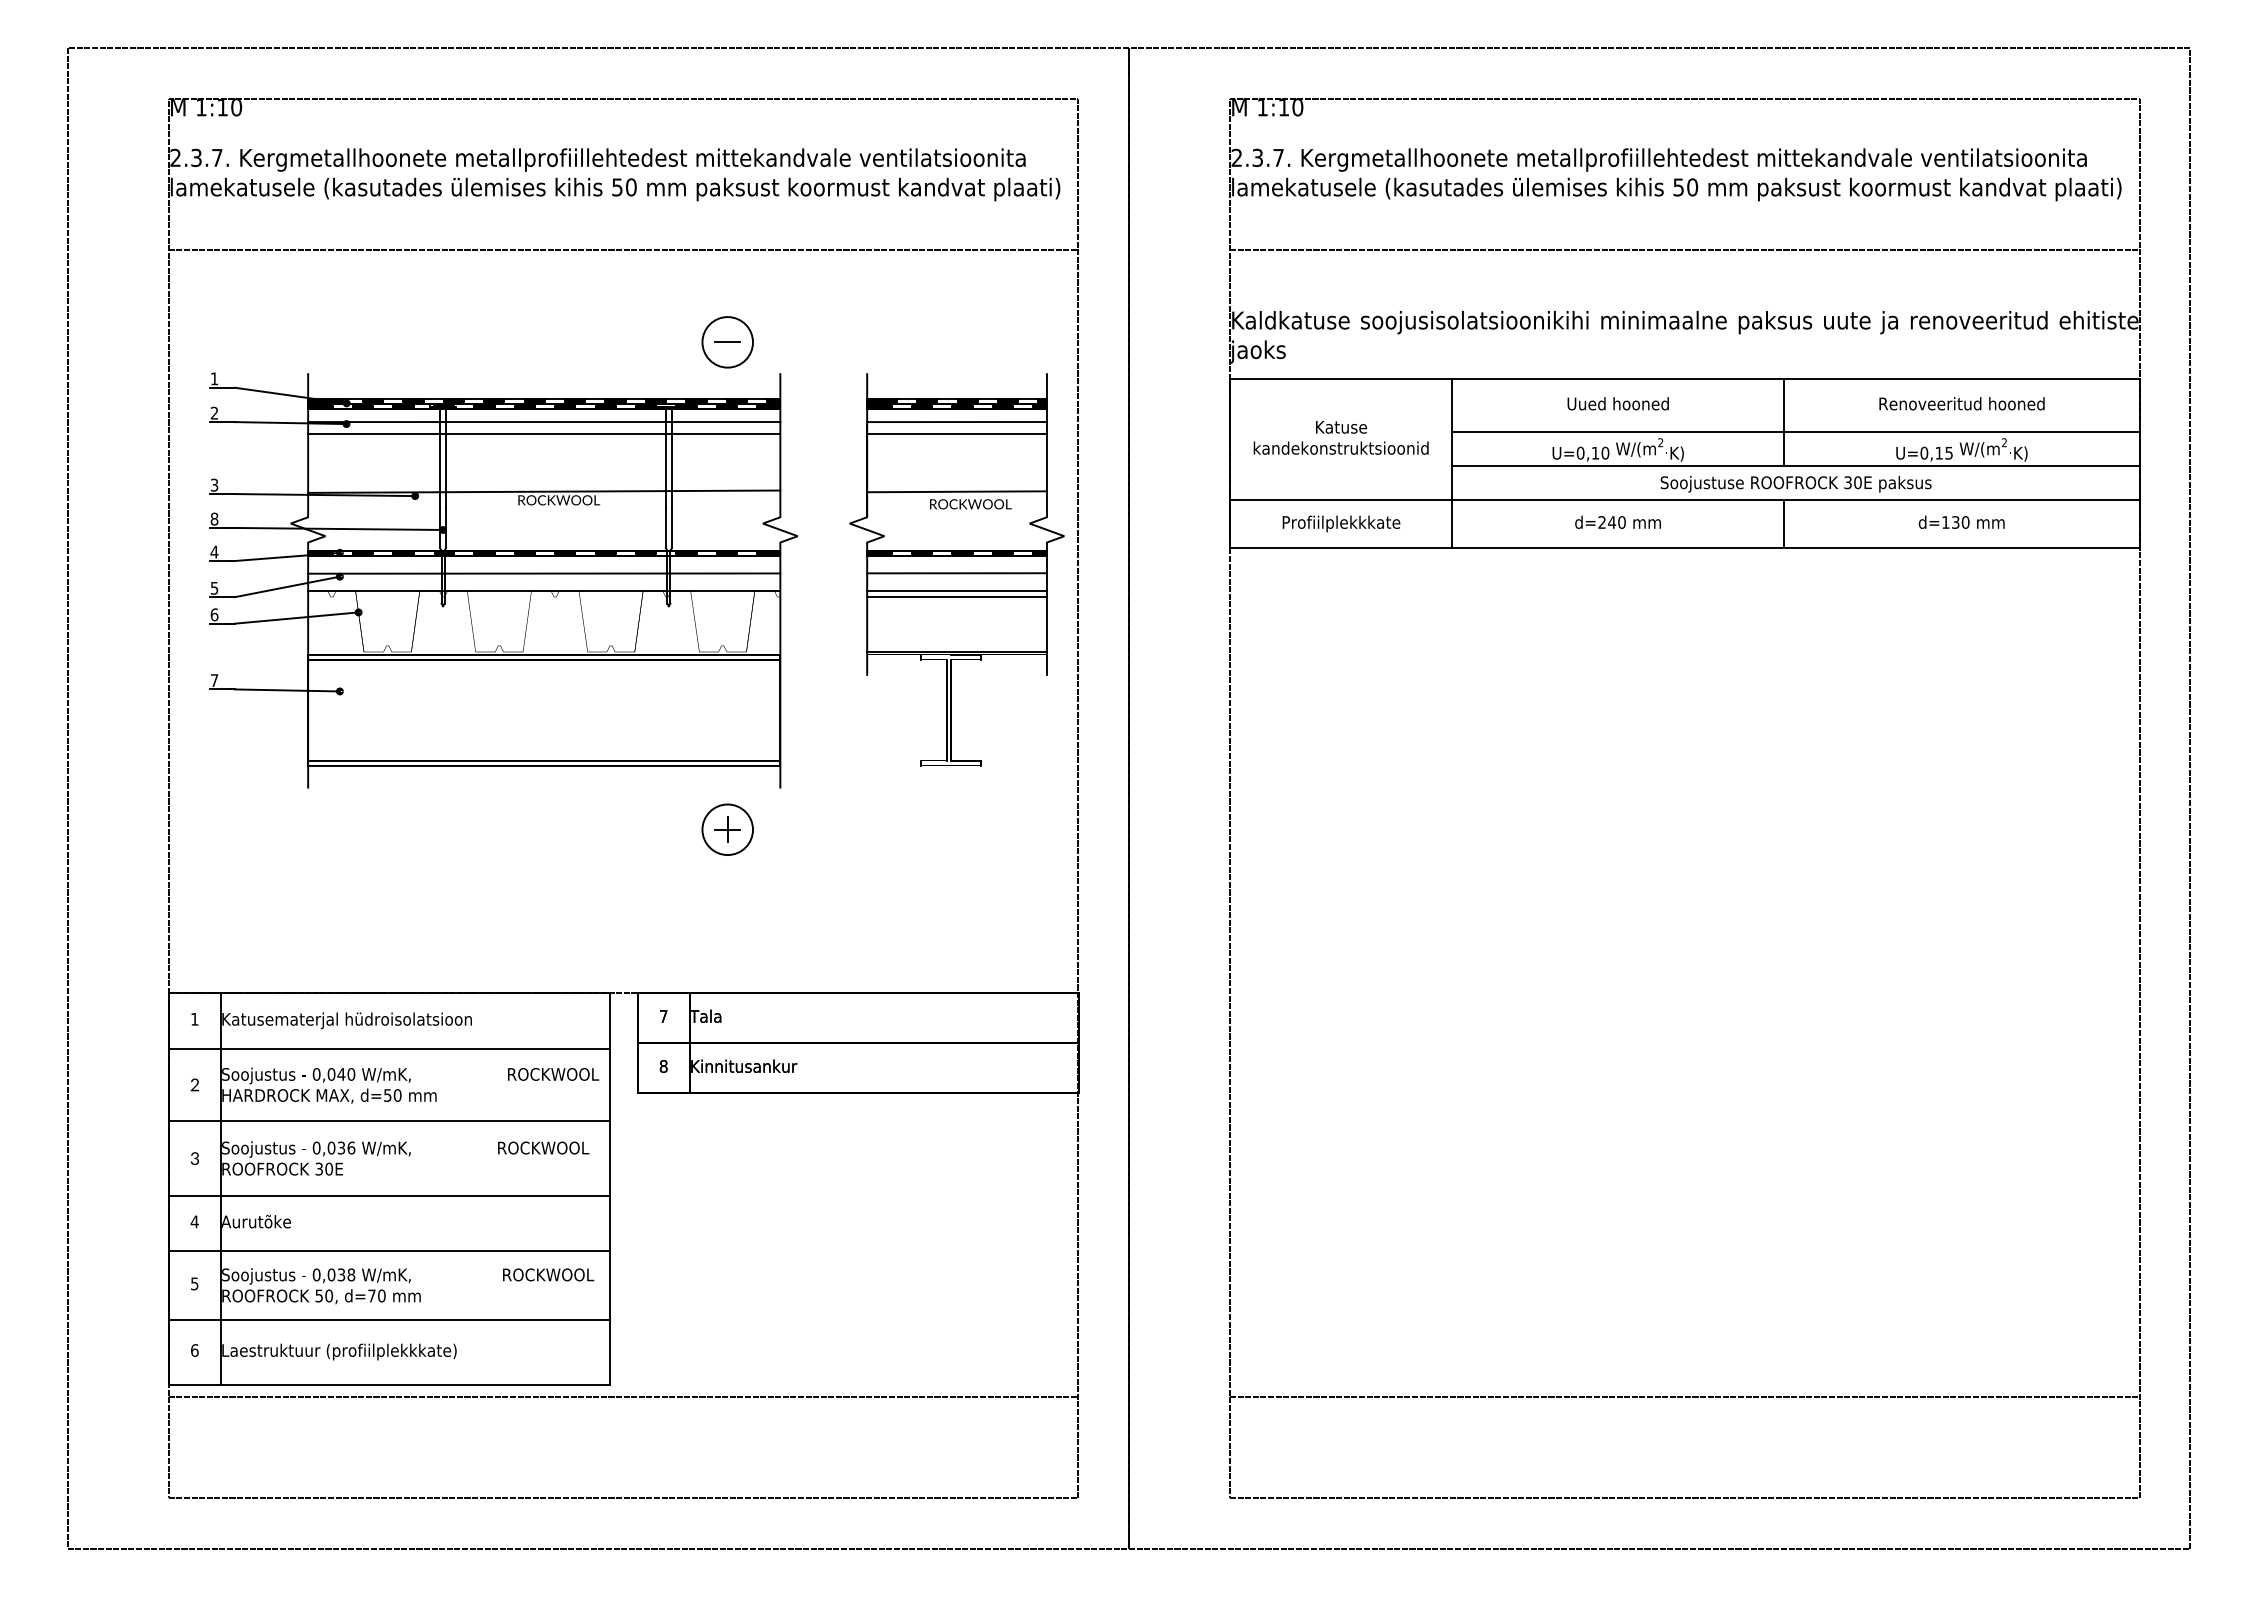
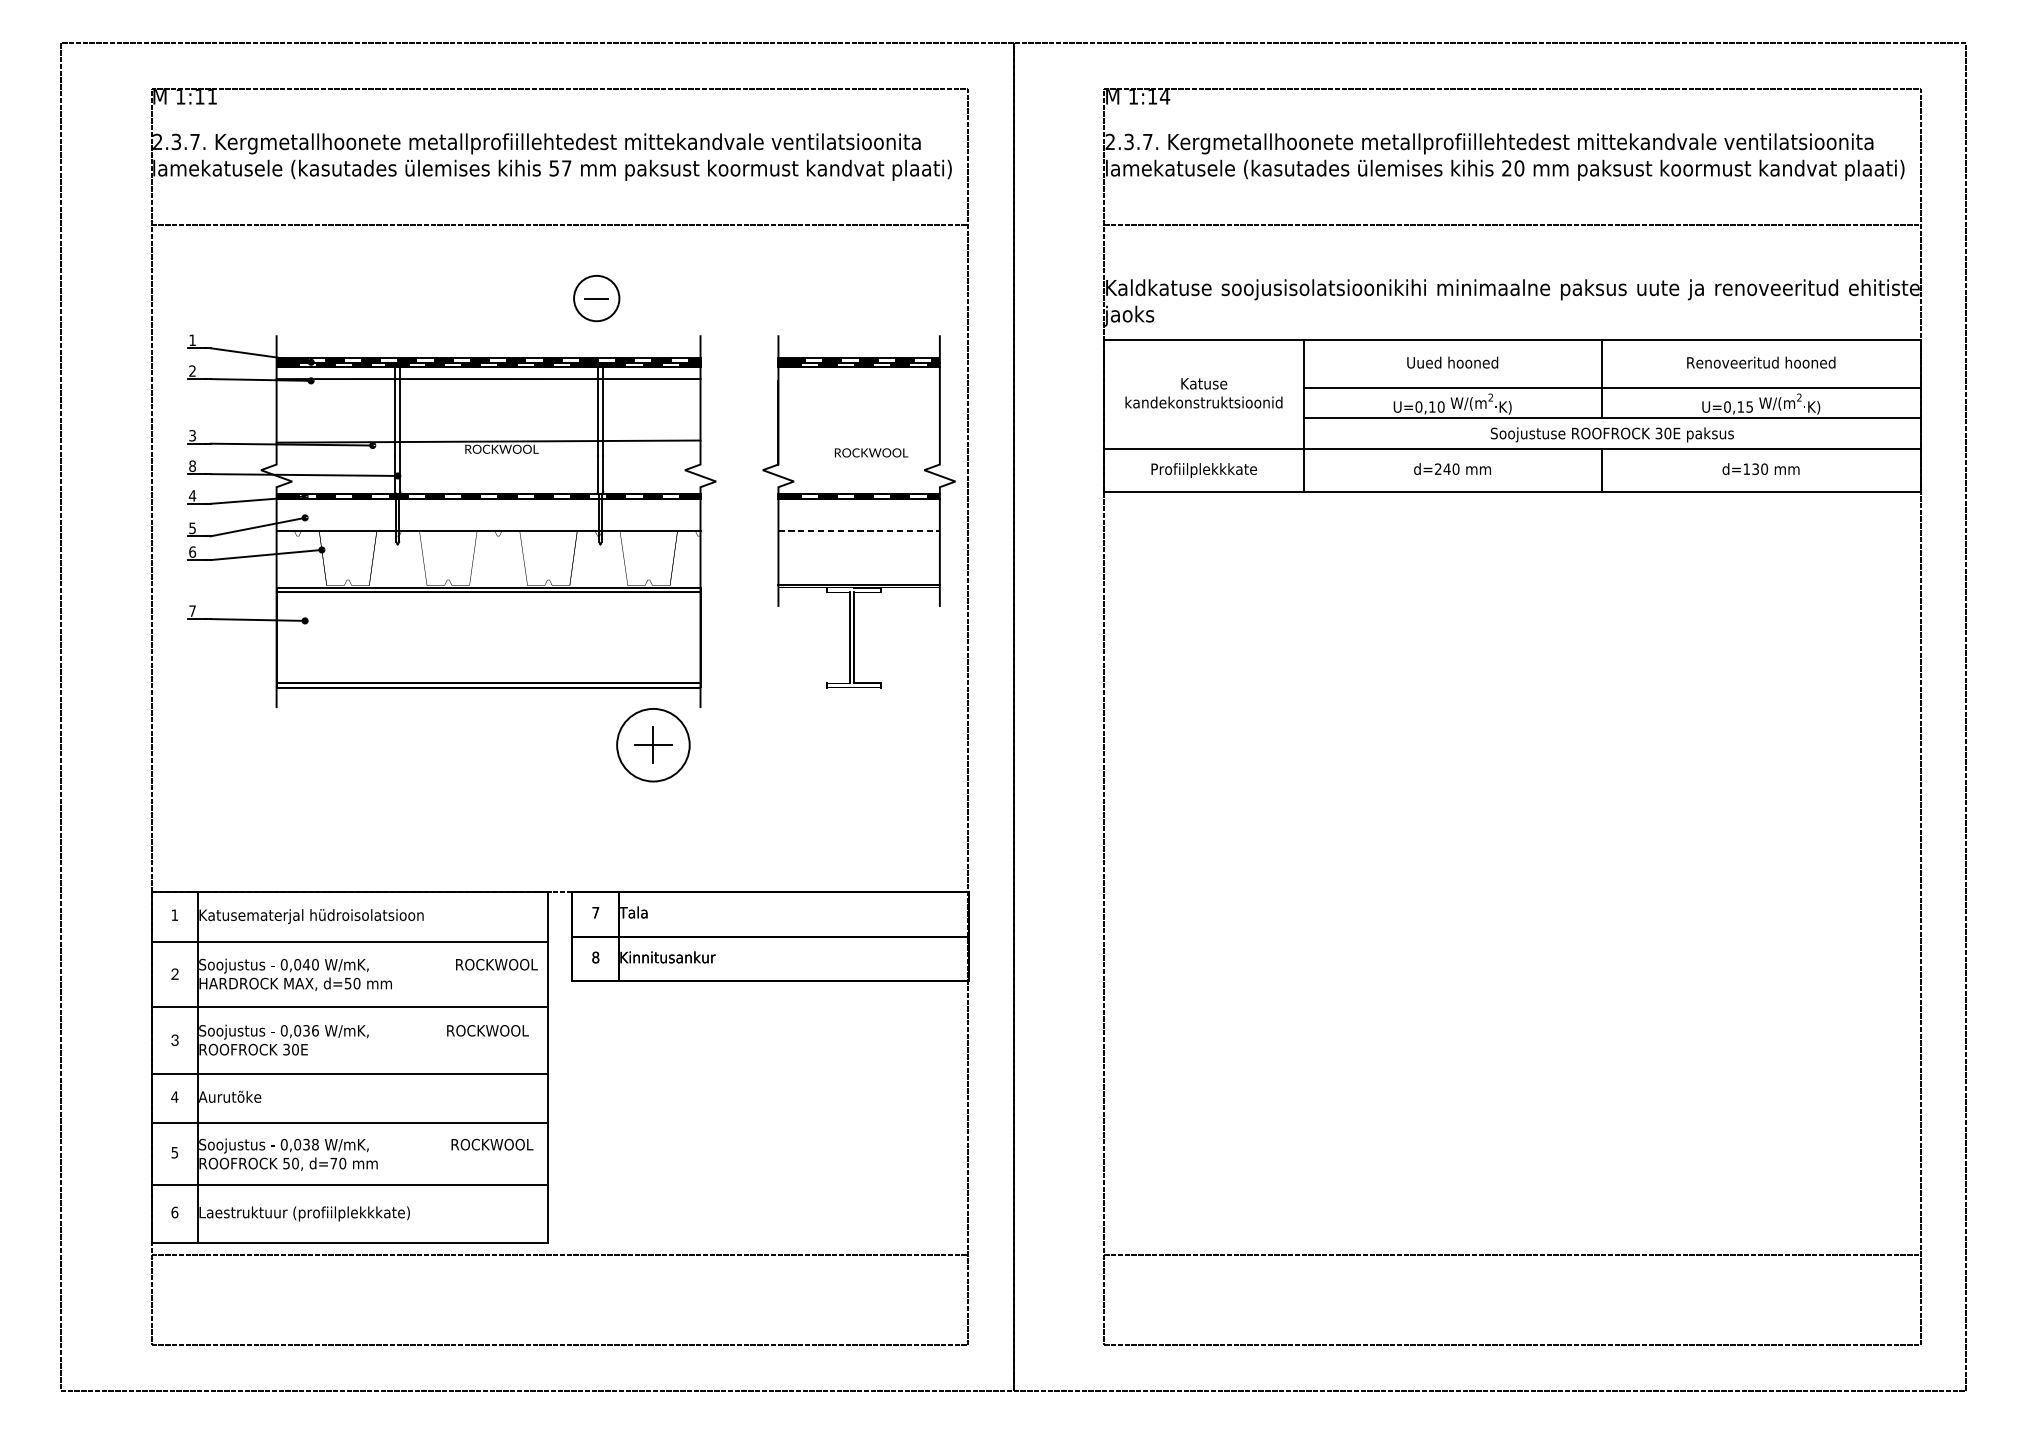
text: (236, 107) -> (212, 96), 1:10 -> 1:11
text: (1297, 107) -> (1164, 96), 1:10 -> 1:14
text: (631, 187) -> (566, 168), 50 -> 57
text: (1678, 187) -> (1506, 168), 50 -> 20
part: (727, 342) -> (596, 298), moved
line: (956, 422) -> (858, 379), removed
line: (544, 434) -> (488, 390), removed
line: (956, 434) -> (858, 390), removed
line: (956, 491) -> (858, 441), removed
line: (544, 573) -> (488, 515), removed
line: (956, 573) -> (858, 515), removed
line: (957, 590) -> (859, 530), solid -> dashed
line: (956, 597) -> (858, 536), removed
part: (727, 829) -> (653, 744), size x1.6

